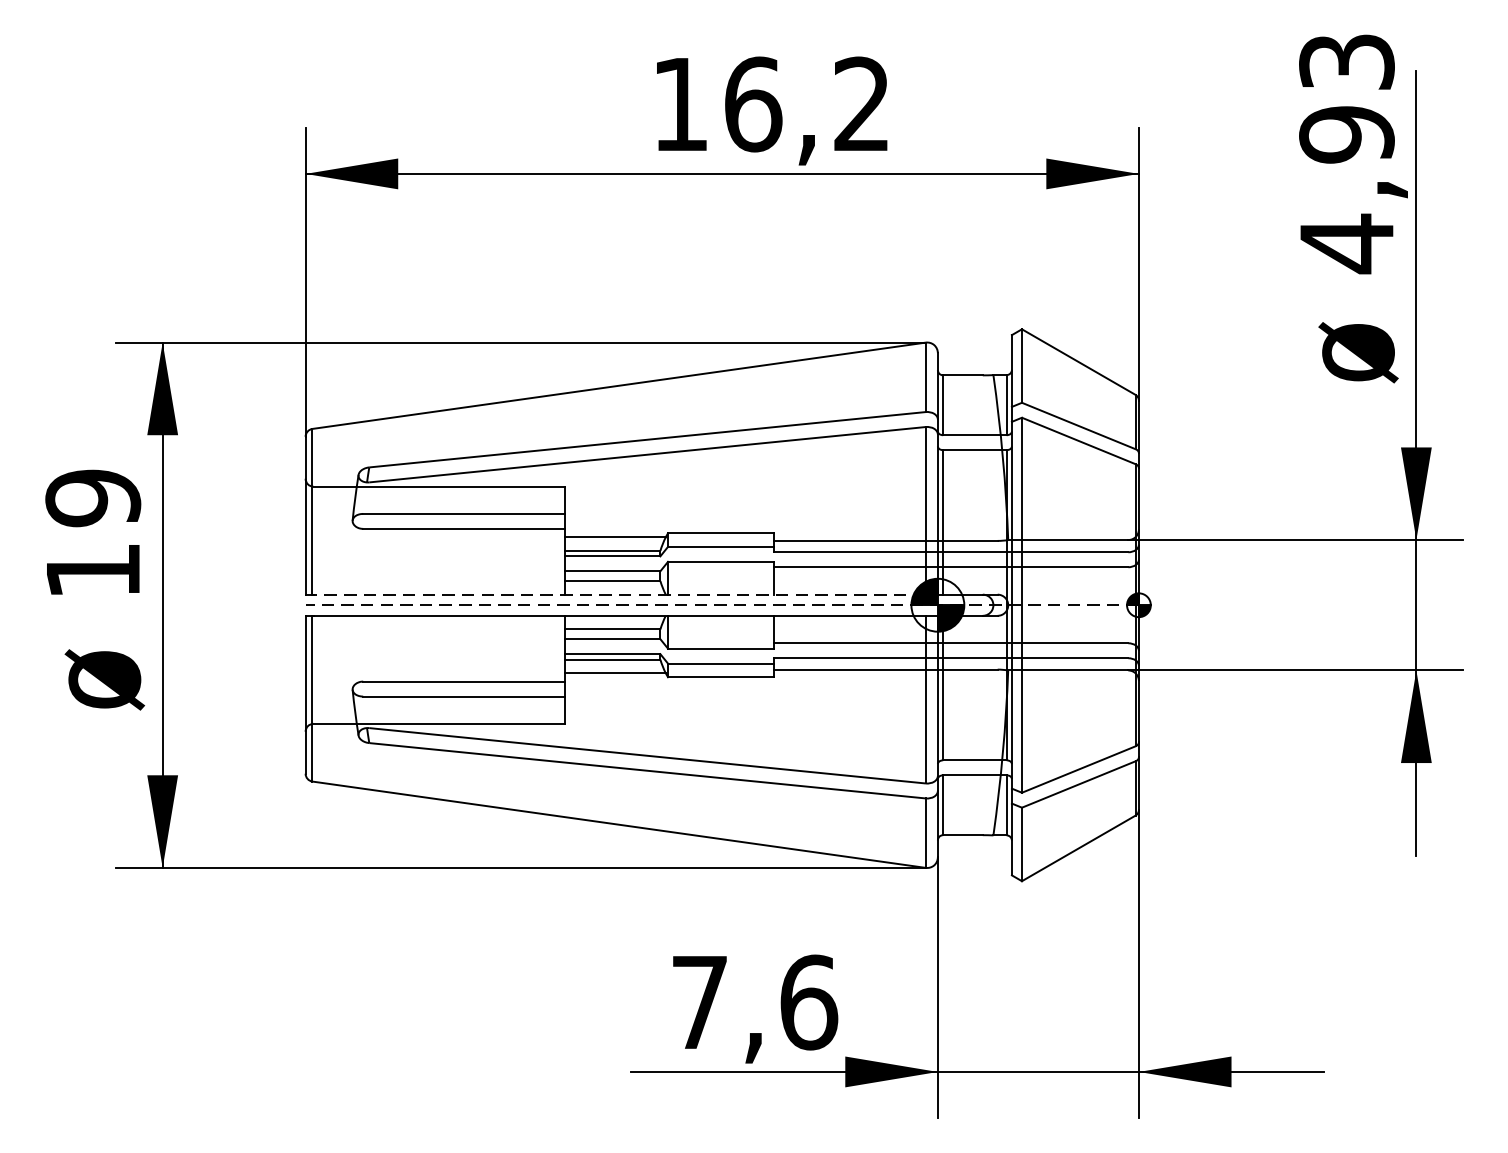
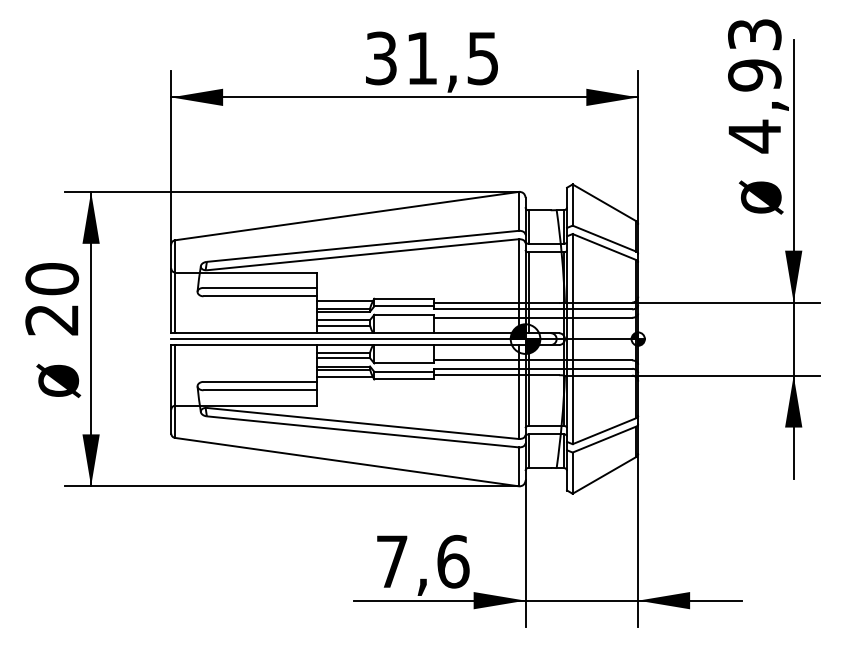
text: (770, 104) -> (431, 58), 16,2 -> 31,5
text: (93, 534) -> (52, 299), 19 -> 20
line: (618, 595) -> (346, 333), dashed -> solid
line: (721, 605) -> (404, 339), dashed -> solid

